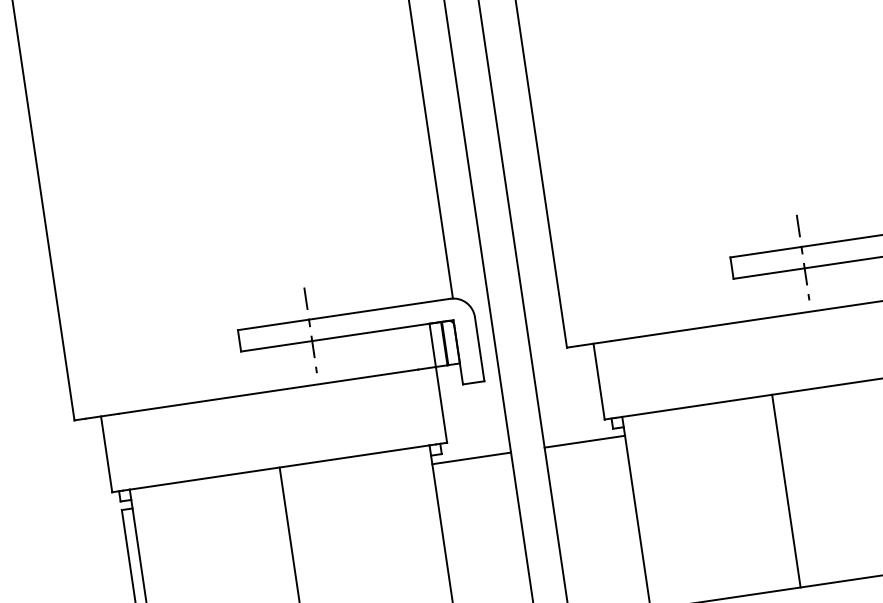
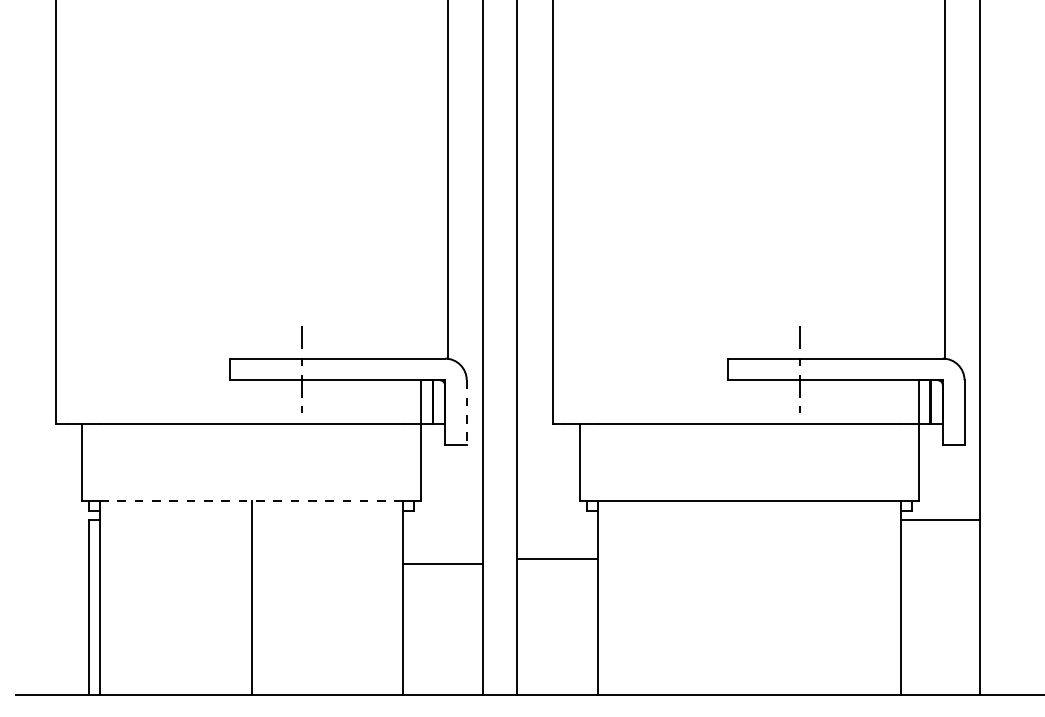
line: (479, 349) -> (466, 413), solid -> dashed
line: (584, 441) -> (556, 558), moved
line: (471, 458) -> (442, 563), moved
line: (279, 467) -> (251, 500), solid -> dashed
line: (786, 490) -> (749, 597), removed

